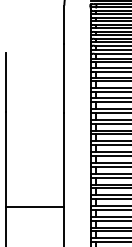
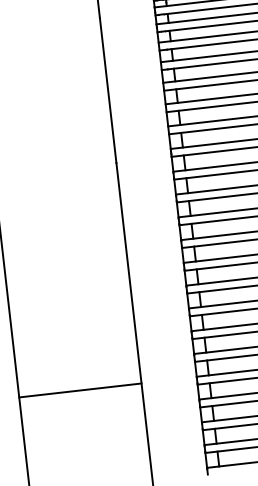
line: (35, 207) -> (80, 391), moved

